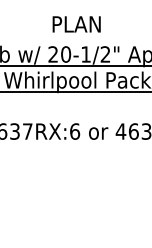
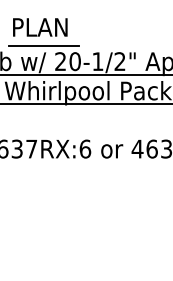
text: (76, 24) -> (40, 27), moved
line: (38, 41) -> (43, 46), added

